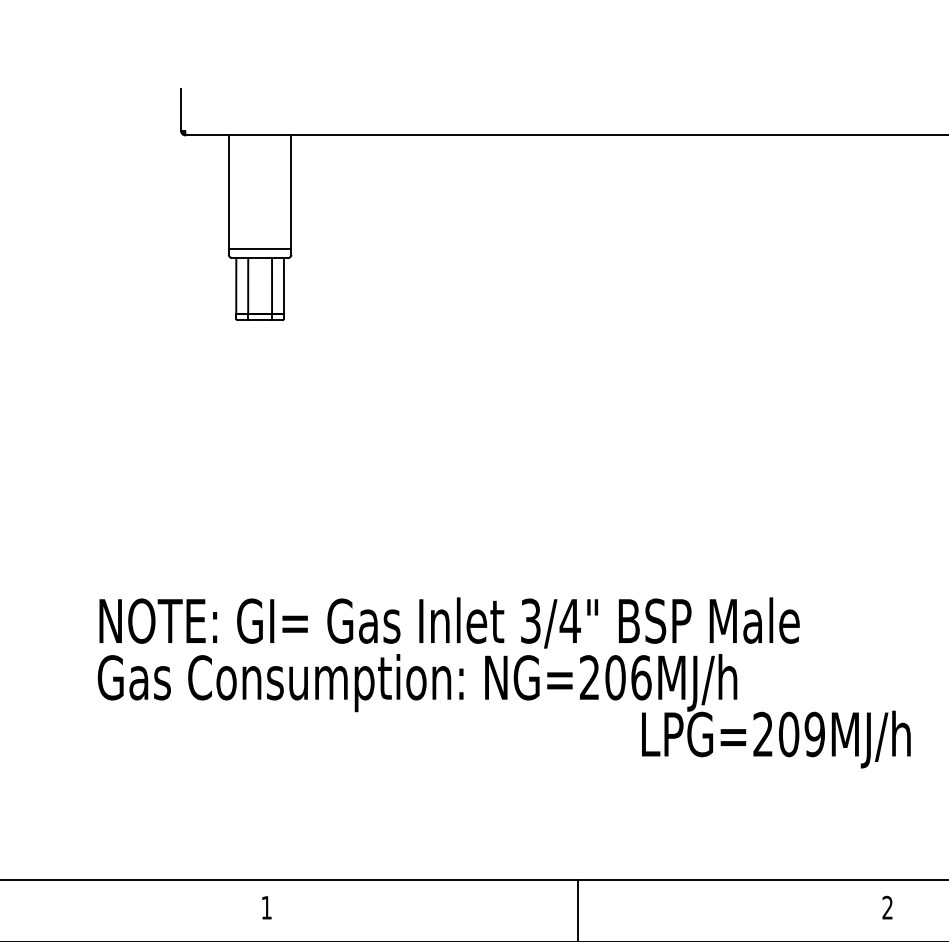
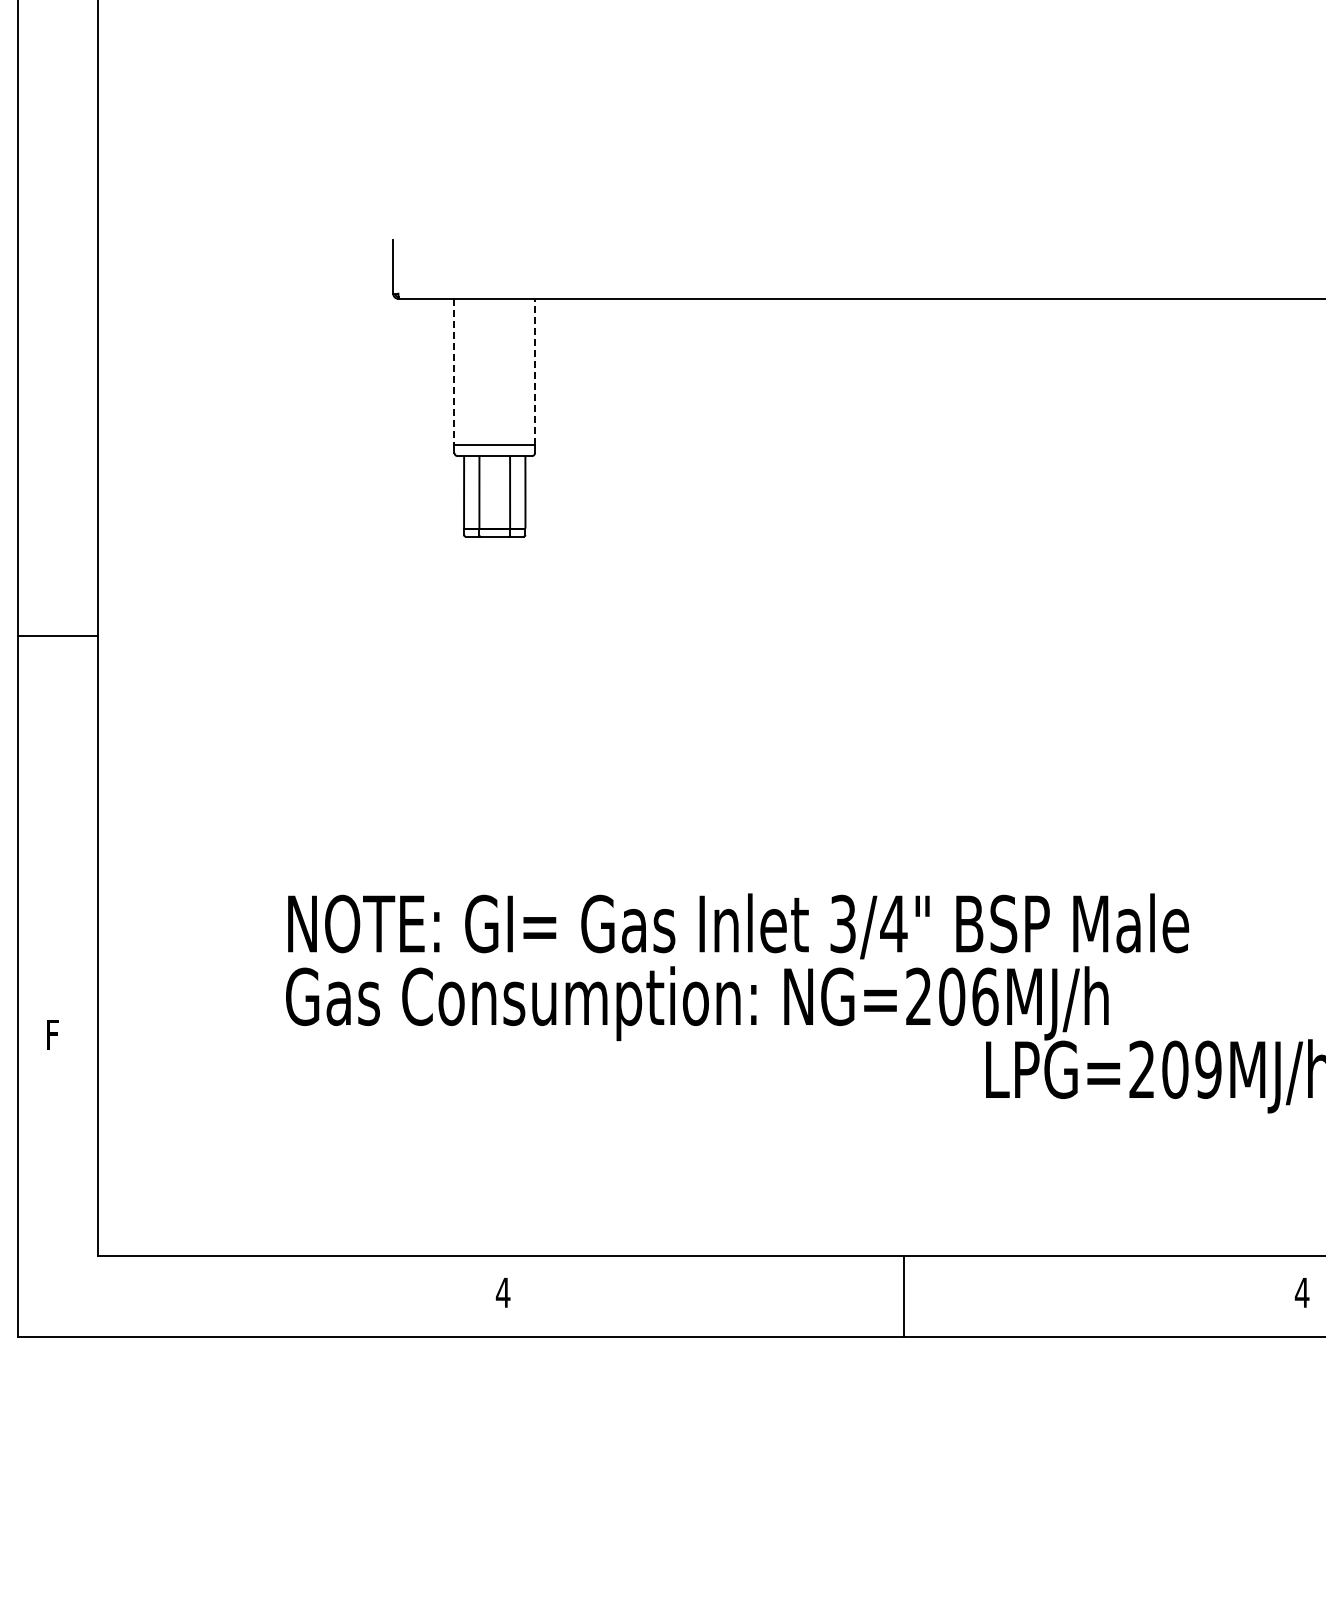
line: (228, 191) -> (454, 371), solid -> dashed
line: (291, 191) -> (535, 371), solid -> dashed
text: (266, 907) -> (502, 1292), 1 -> 4
text: (887, 907) -> (1301, 1292), 2 -> 4

